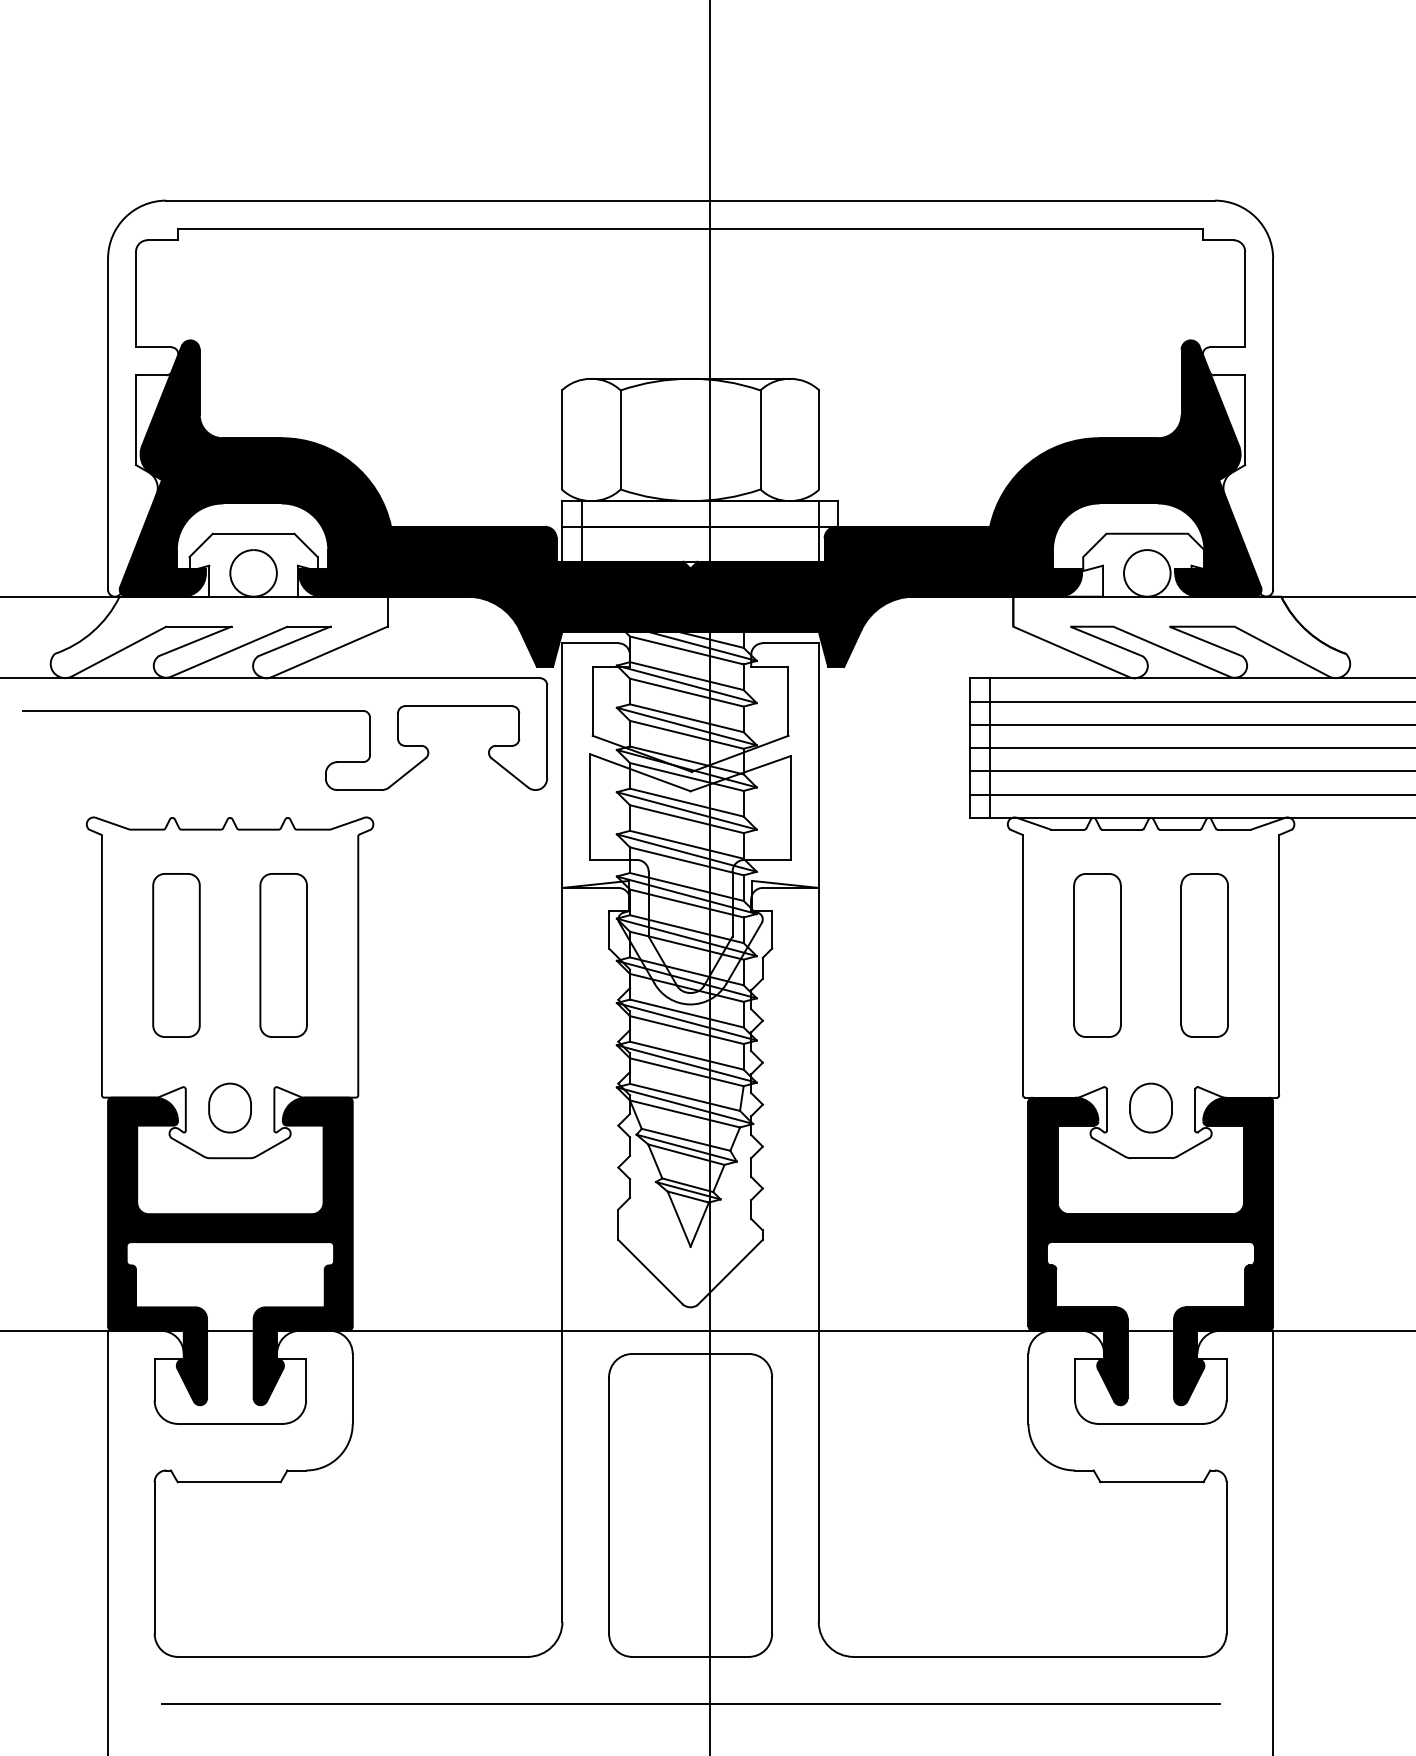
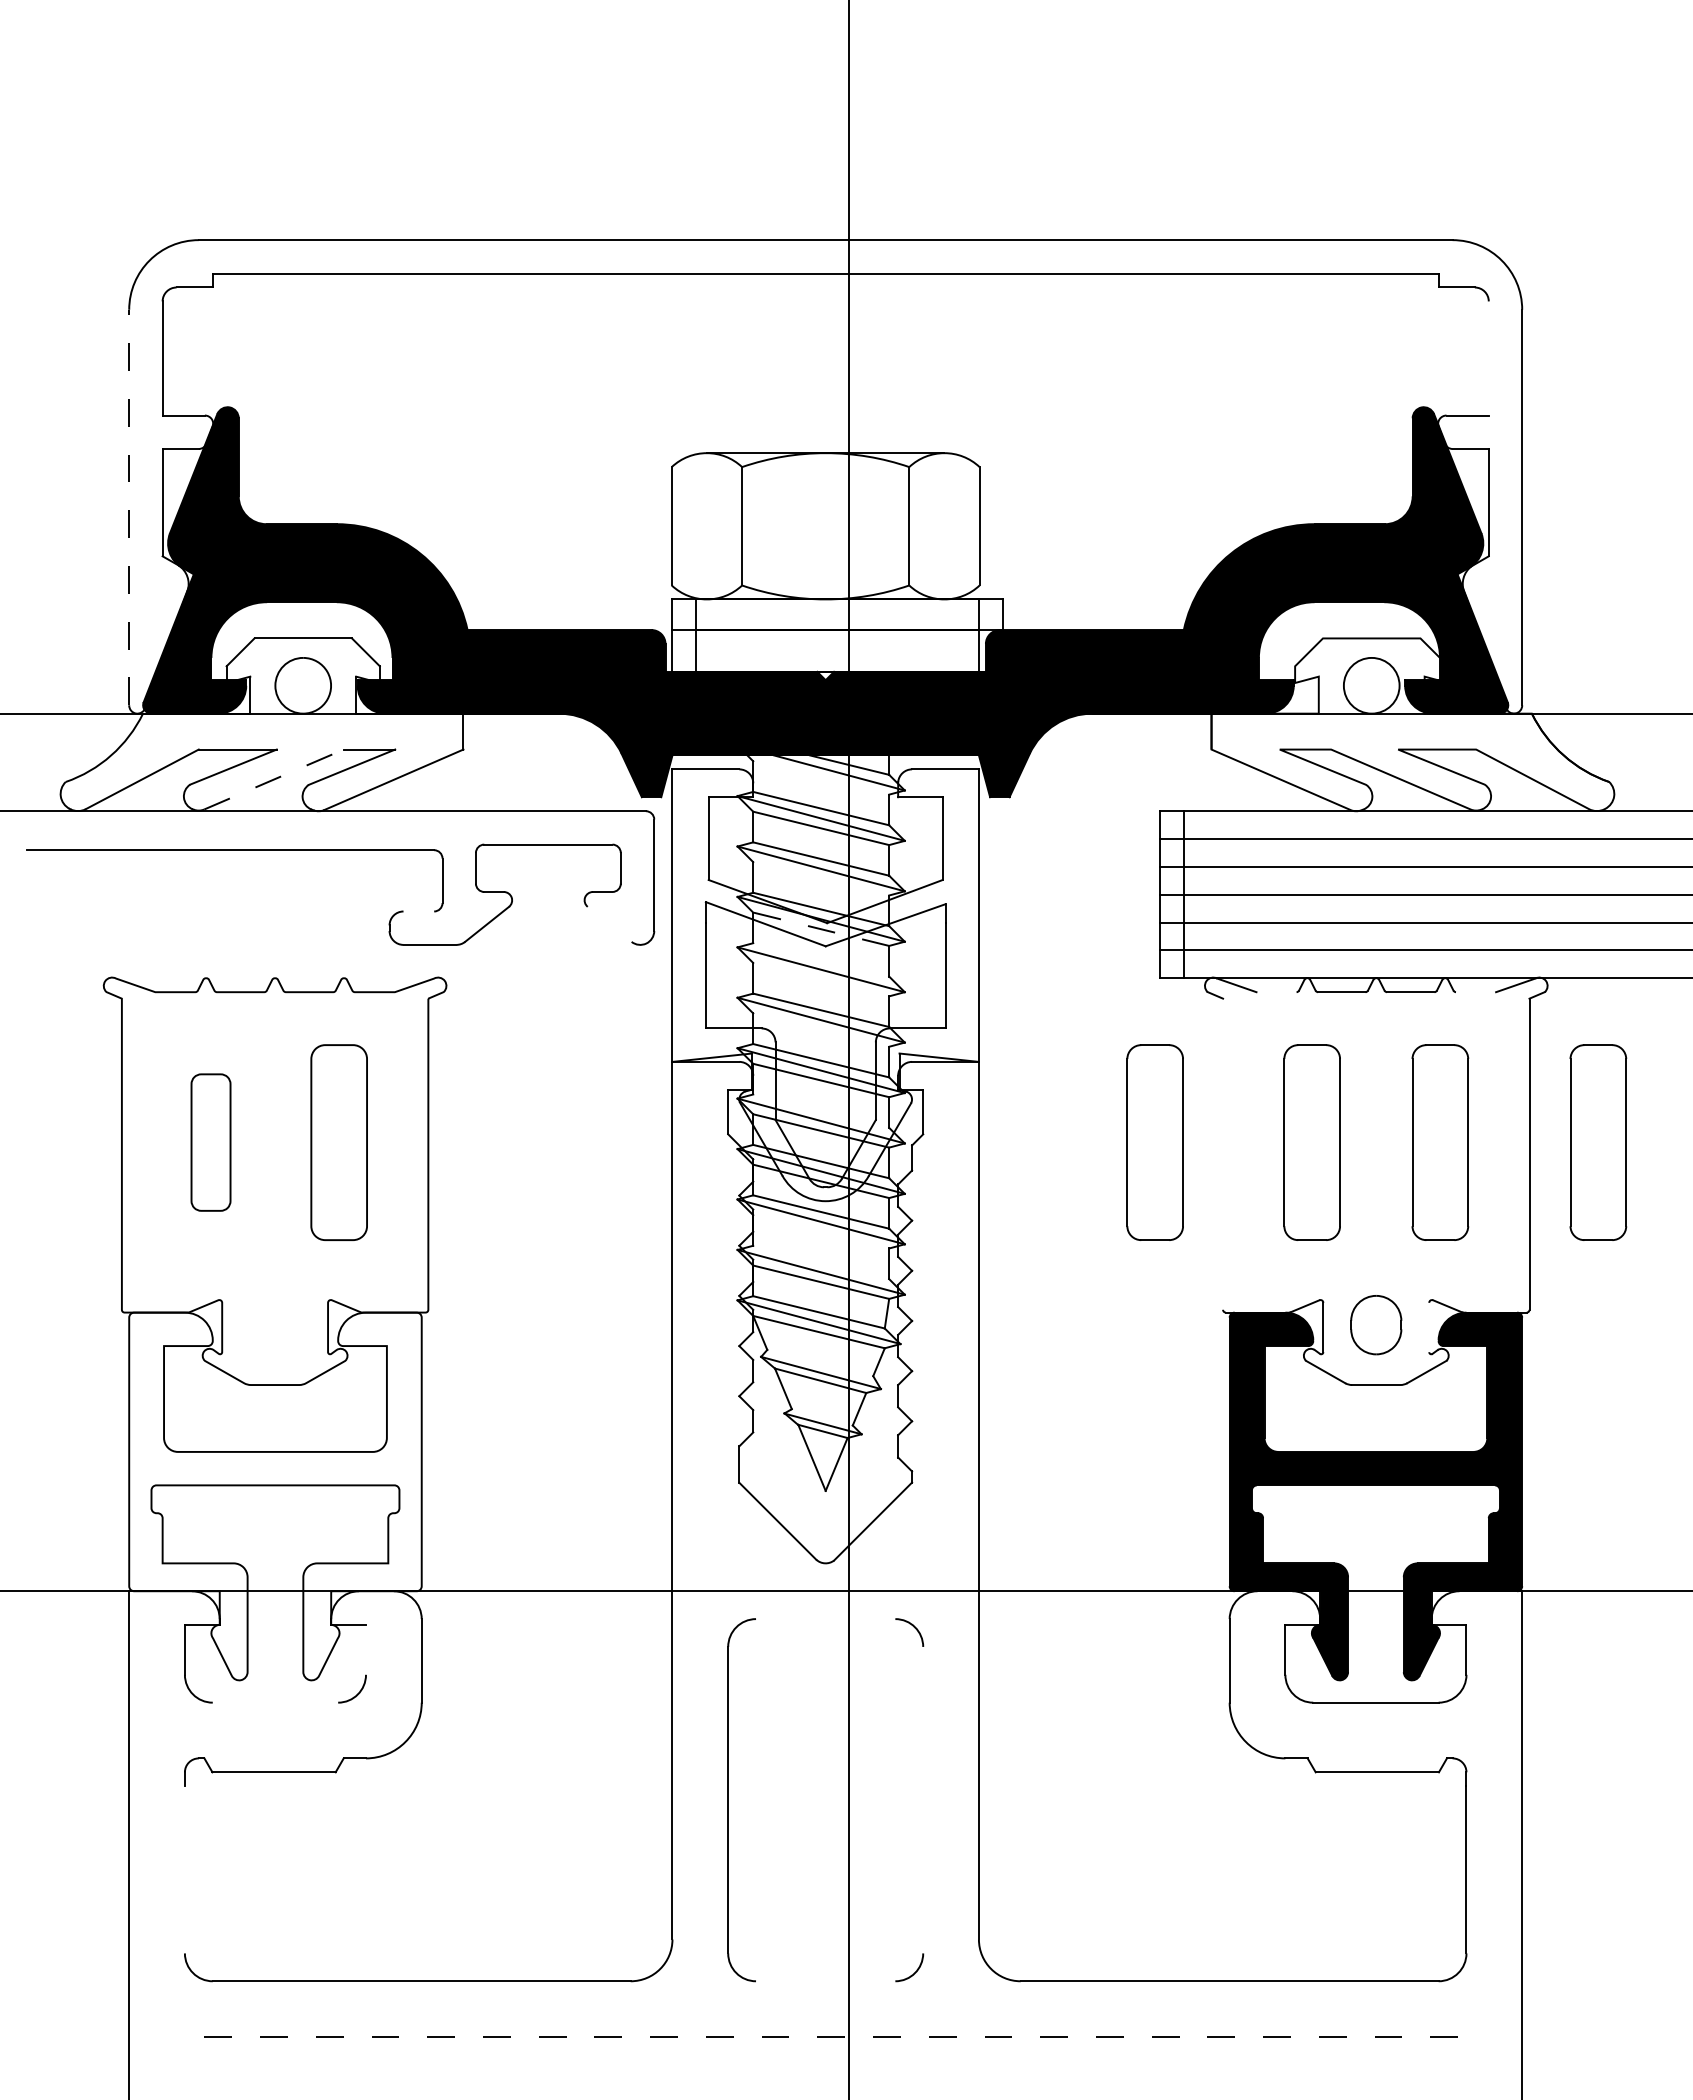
line: (1244, 299) -> (1488, 358), removed
line: (108, 424) -> (129, 507), solid -> dashed
line: (687, 650) -> (821, 777), removed
line: (229, 651) -> (274, 779), solid -> dashed
line: (687, 734) -> (821, 878), removed
line: (350, 762) -> (418, 911), removed
line: (509, 772) -> (609, 923), removed
line: (687, 777) -> (821, 929), solid -> dashed
line: (687, 802) -> (821, 959), removed
line: (687, 819) -> (821, 979), removed
line: (1067, 829) -> (1276, 992), removed
line: (1234, 829) -> (1476, 992), removed
line: (687, 860) -> (821, 1029), removed
line: (687, 928) -> (821, 1110), removed
part: (176, 955) -> (210, 1142), size x0.7
part: (965, 955) -> (1154, 1142), added
part: (1336, 955) -> (1598, 1142), added
line: (1023, 964) -> (1223, 1153), removed
line: (687, 1029) -> (821, 1231), removed
line: (687, 1055) -> (821, 1262), removed
part: (230, 1108) -> (275, 1325), removed
line: (1195, 1110) -> (1429, 1327), removed
line: (686, 1139) -> (820, 1362), removed
line: (687, 1185) -> (821, 1417), removed
fill: (230, 1251) -> (275, 1496), removed
line: (690, 1354) -> (825, 1619), removed
line: (306, 1379) -> (366, 1649), removed
line: (230, 1423) -> (275, 1702), removed
line: (772, 1504) -> (923, 1799), removed
line: (154, 1563) -> (184, 1869), removed
line: (690, 1657) -> (825, 1981), removed
line: (690, 1703) -> (825, 2036), solid -> dashed

